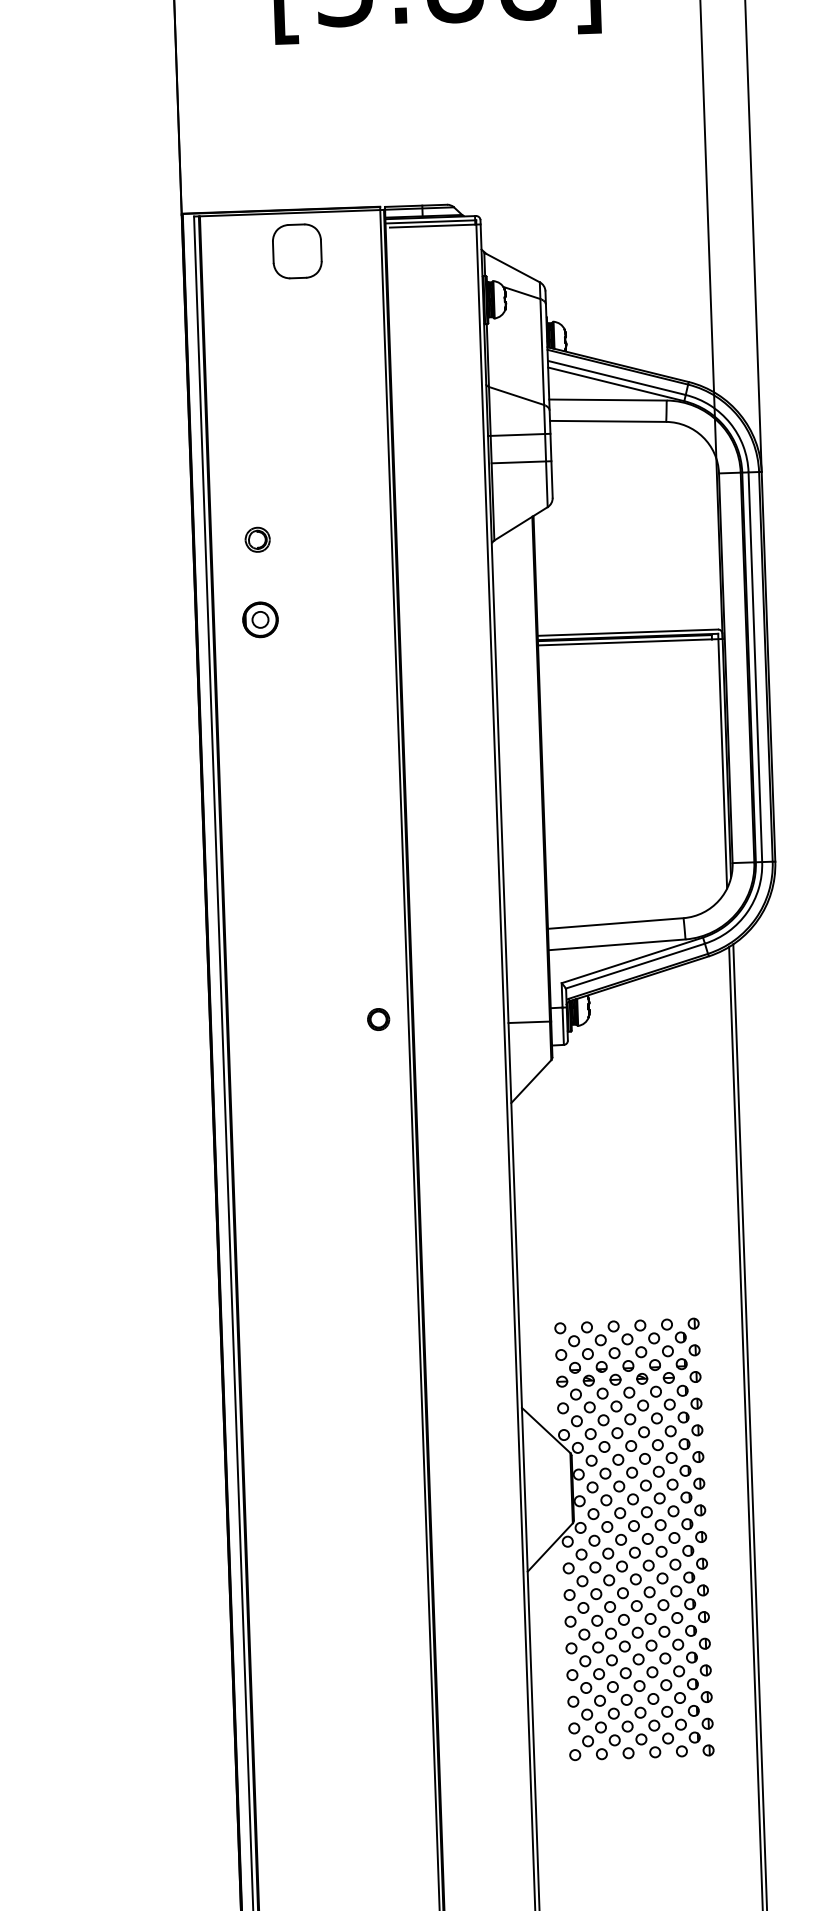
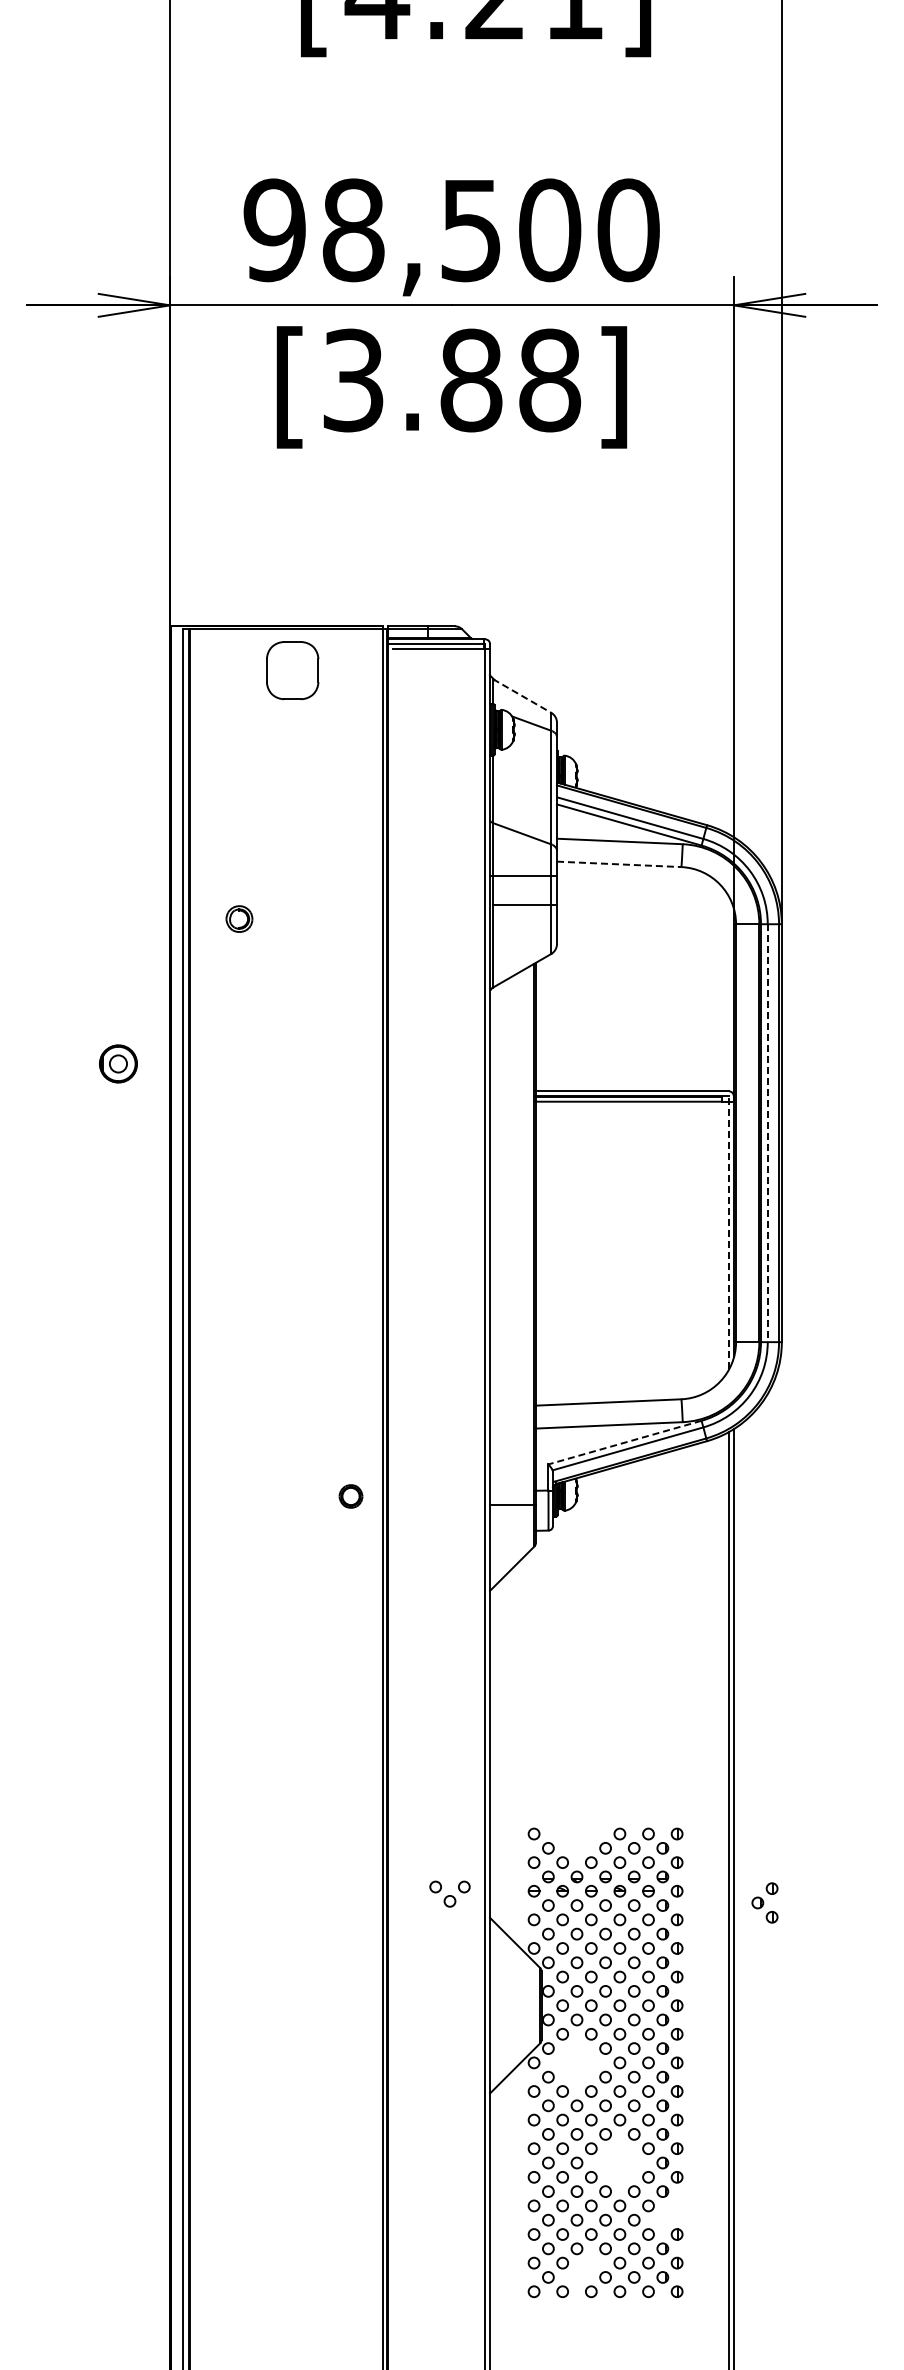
line: (512, 267) -> (522, 695), solid -> dashed
line: (608, 421) -> (619, 864), solid -> dashed
part: (257, 539) -> (239, 918), moved
part: (260, 619) -> (118, 1063), moved
line: (755, 667) -> (767, 1133), solid -> dashed
line: (722, 761) -> (729, 1232), solid -> dashed
line: (632, 960) -> (625, 1442), solid -> dashed
part: (600, 1332) -> (449, 1893), moved
part: (777, 1384) -> (764, 1902), added
part: (607, 1532) -> (576, 2054), removed
part: (650, 1624) -> (619, 2154), removed
part: (698, 1676) -> (669, 2212), removed
part: (620, 1732) -> (583, 2269), removed

